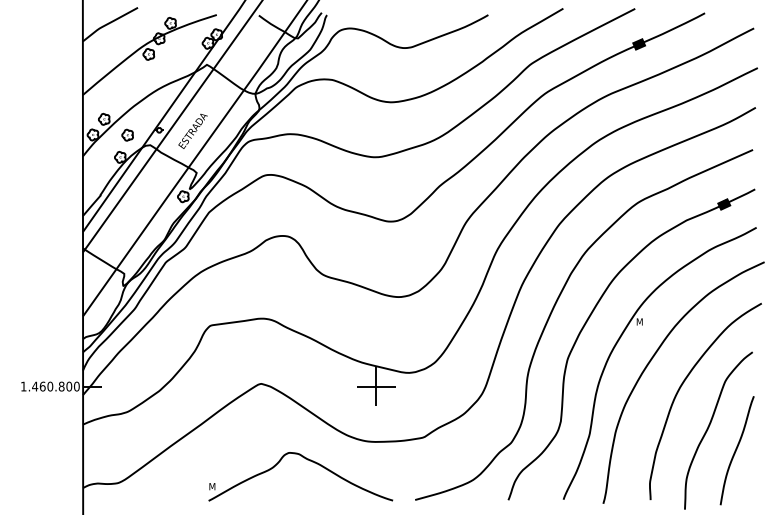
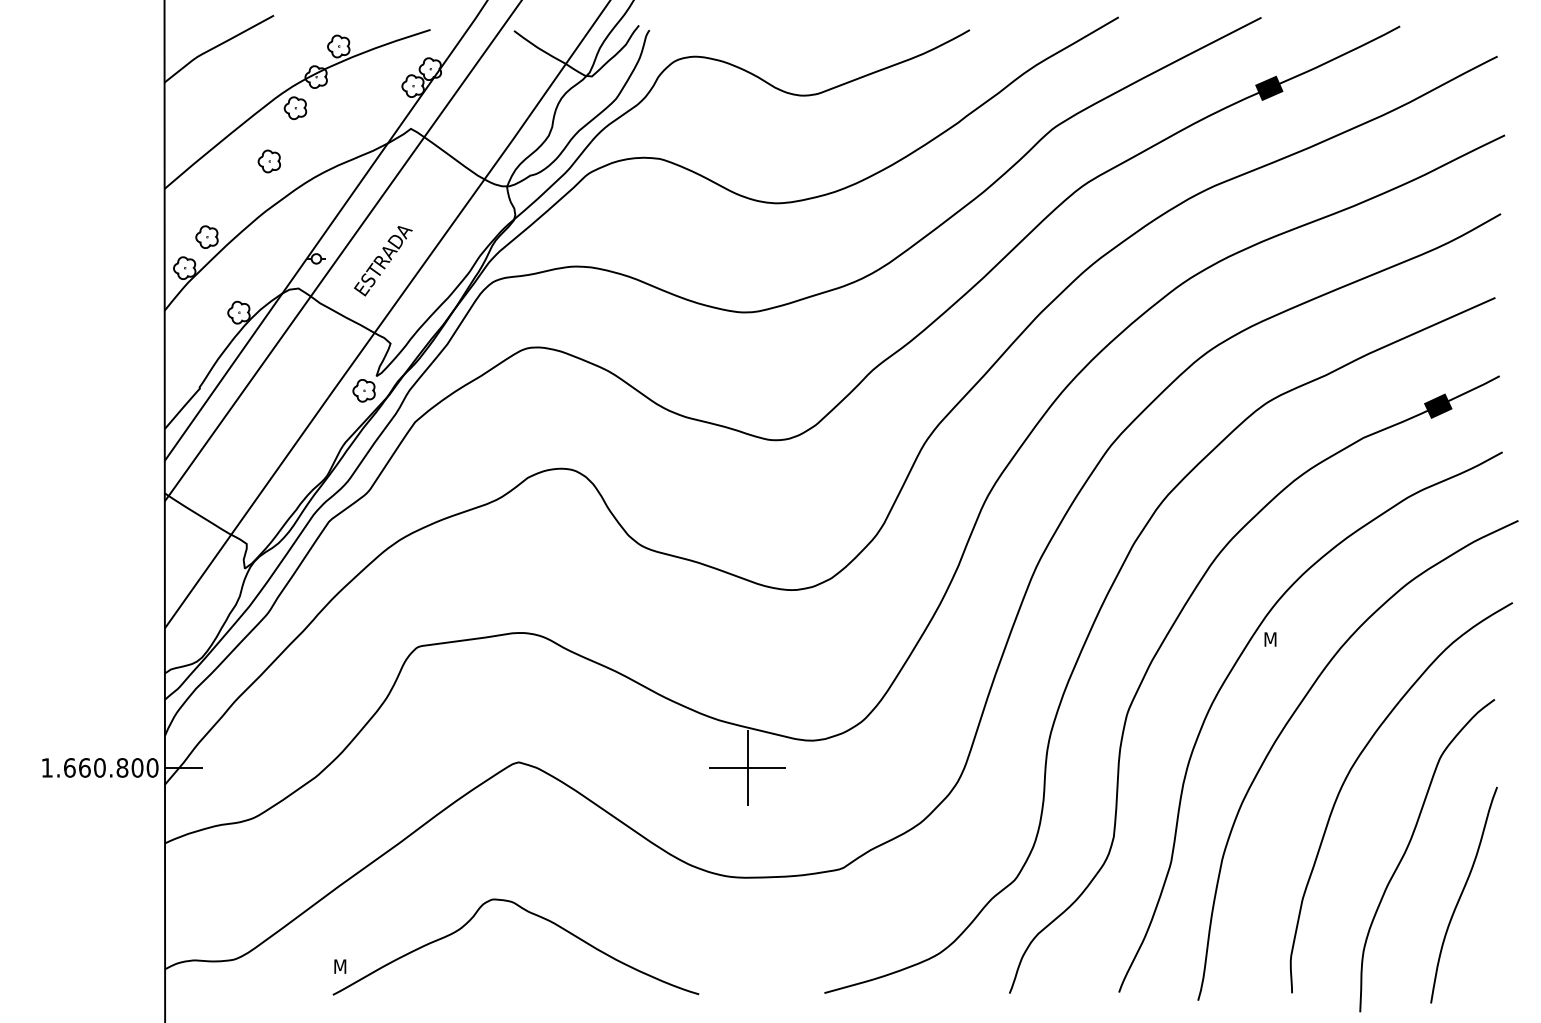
part: (127, 134) -> (269, 159), moved
text: (35, 386) -> (70, 767), 1.460.800 -> 1.660.800
part: (307, 460) -> (529, 914), moved

